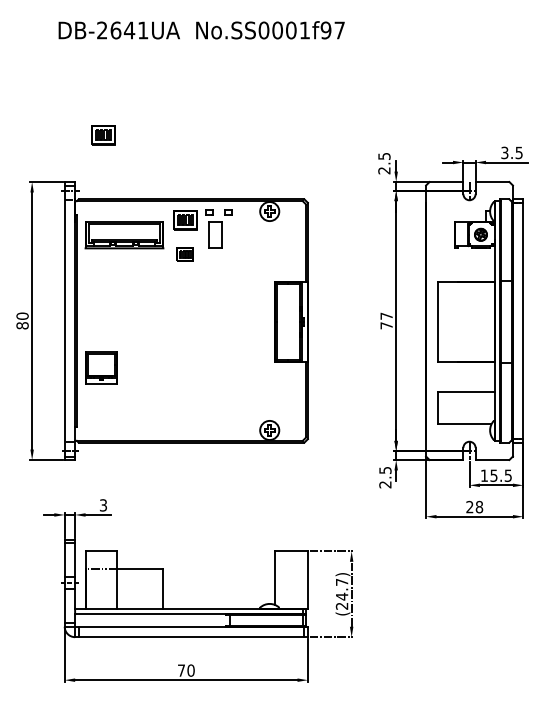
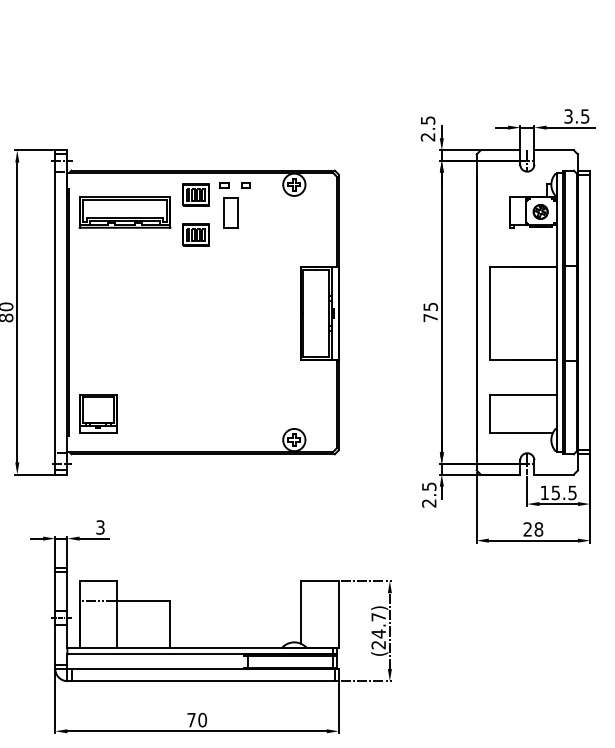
part: (103, 135) -> (100, 96), removed
part: (185, 254) -> (196, 234), size x1.43
text: (386, 315) -> (430, 306), 77 -> 75
part: (101, 367) -> (98, 413), moved

